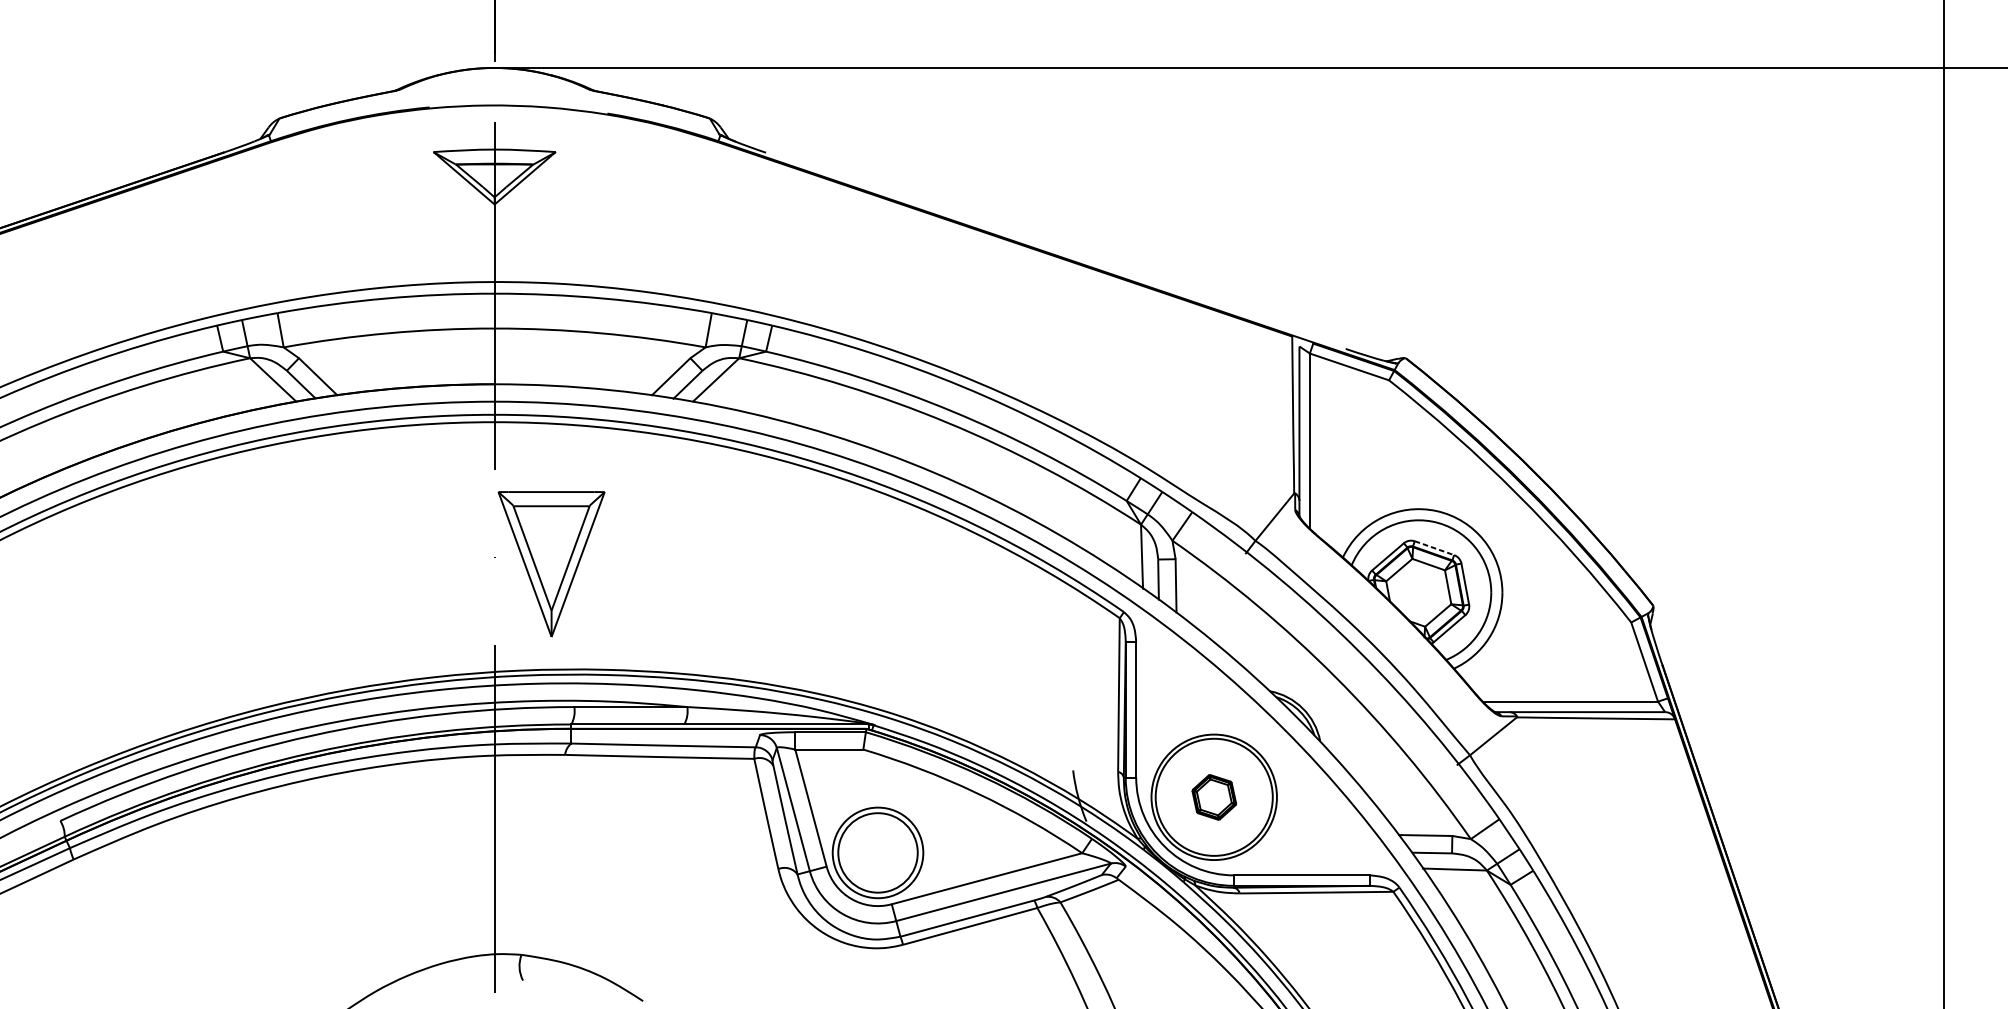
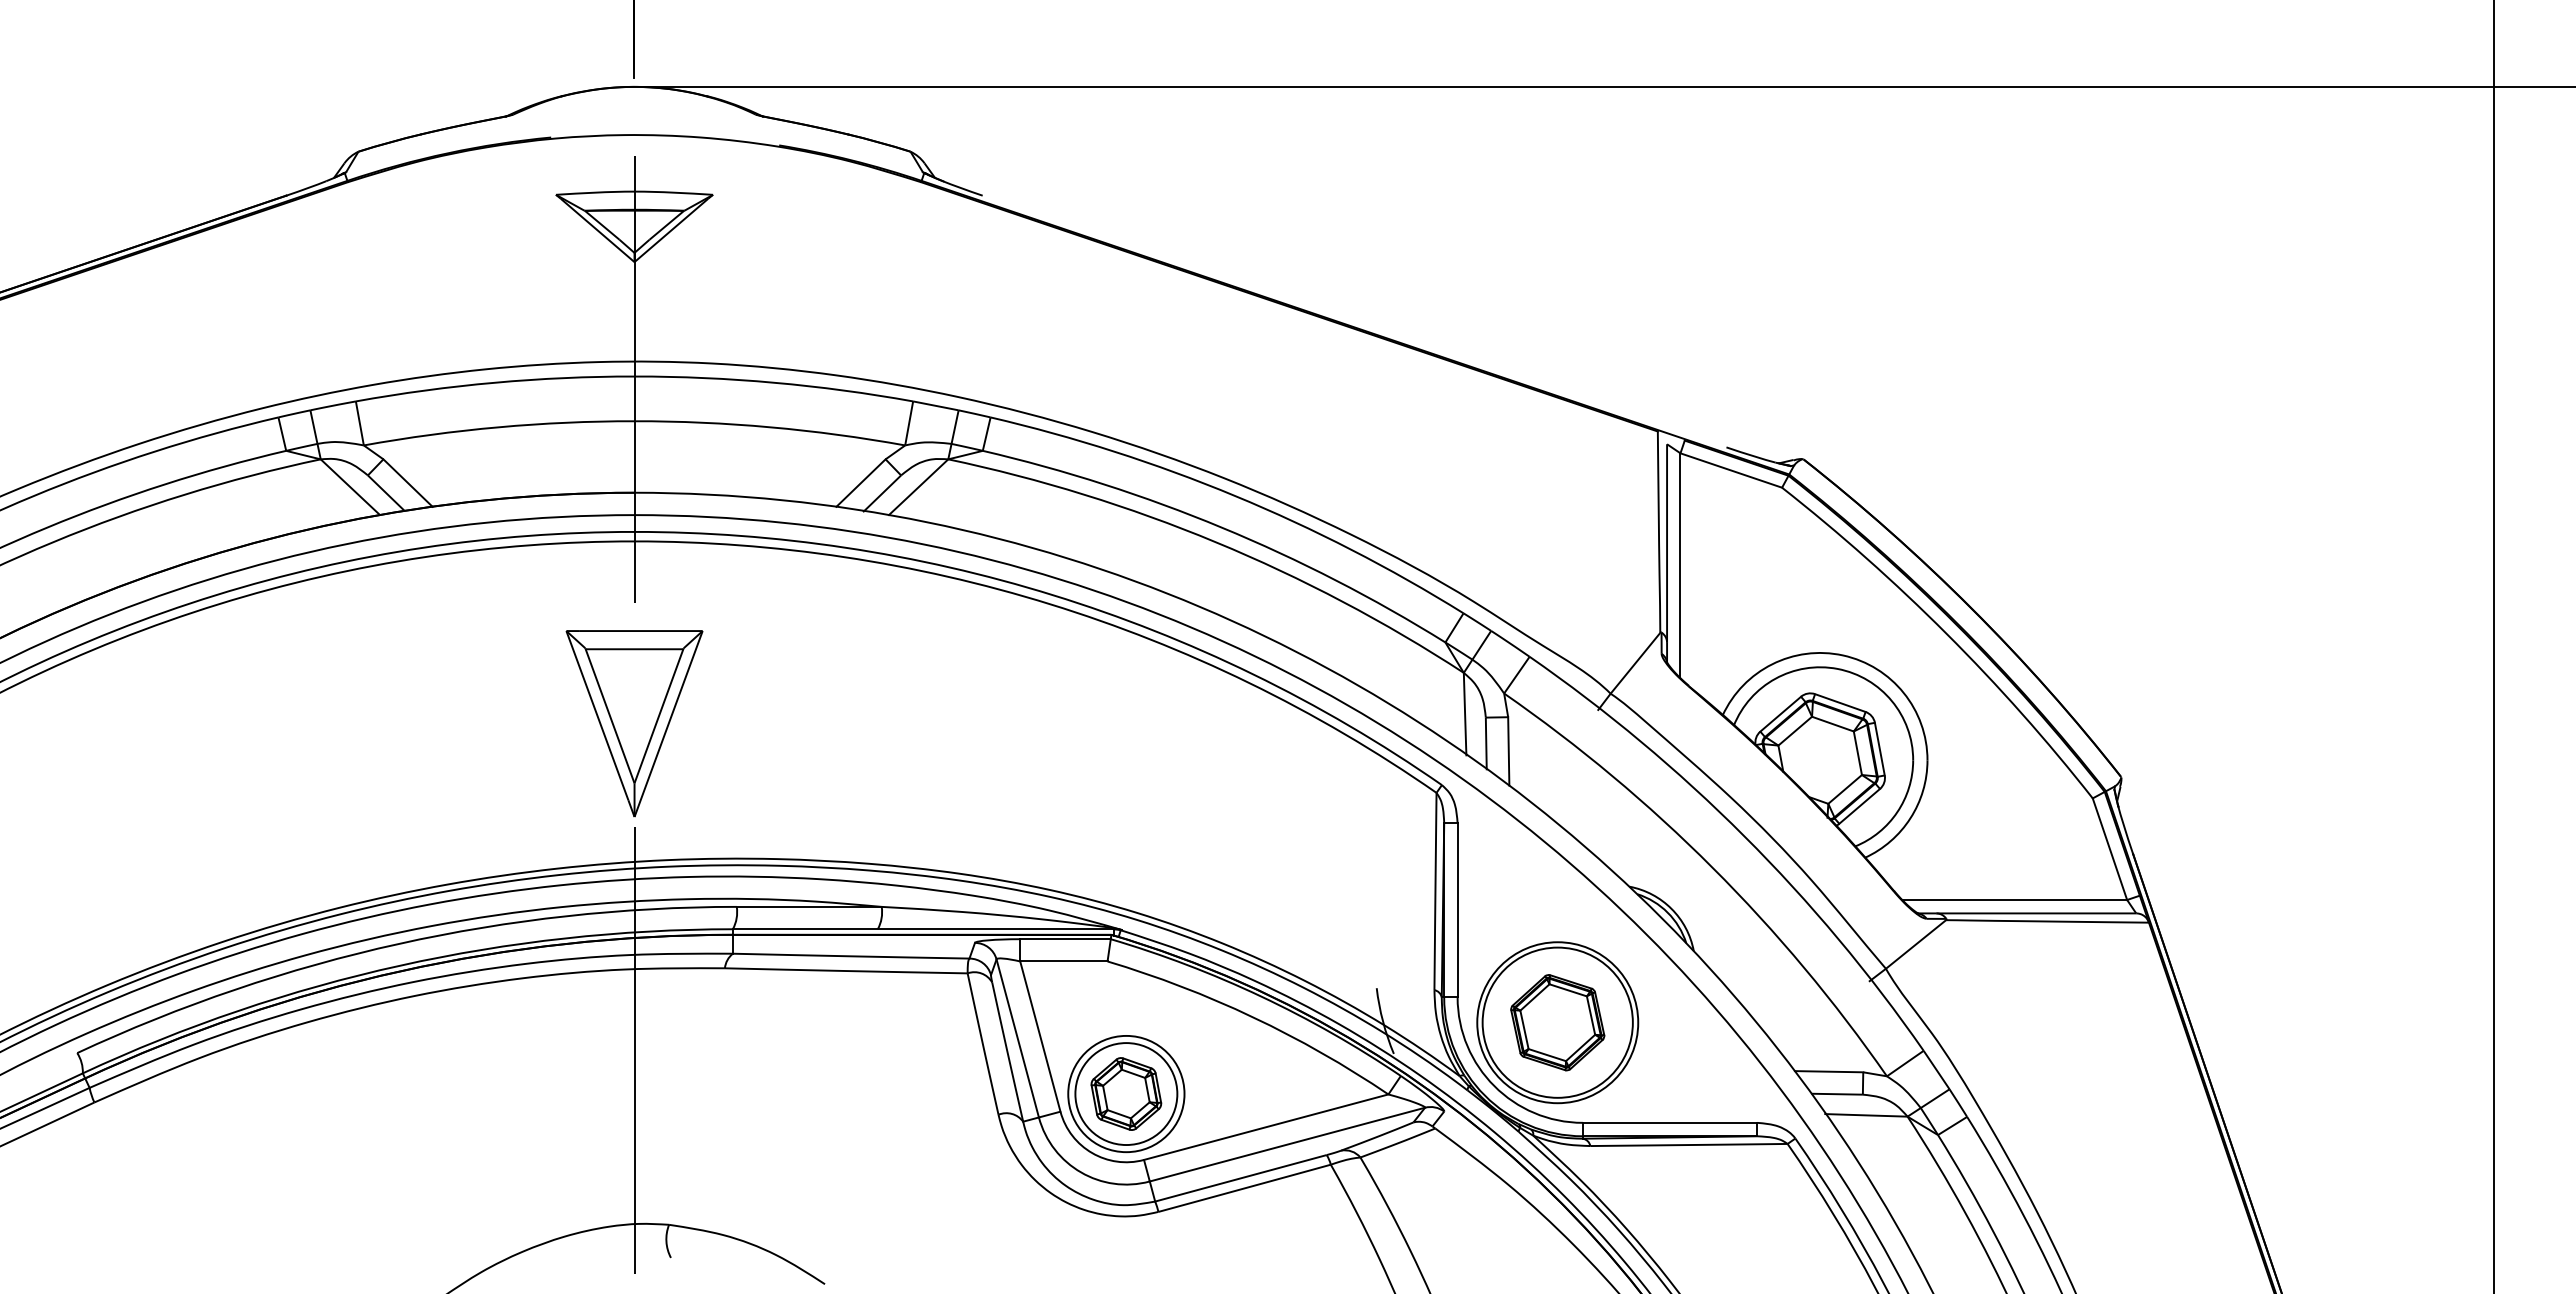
line: (1434, 548) -> (1840, 703), dashed -> solid
part: (551, 564) -> (634, 723), moved
part: (1214, 797) -> (1557, 1022), size x1.67
part: (878, 852) -> (1126, 1093), added

